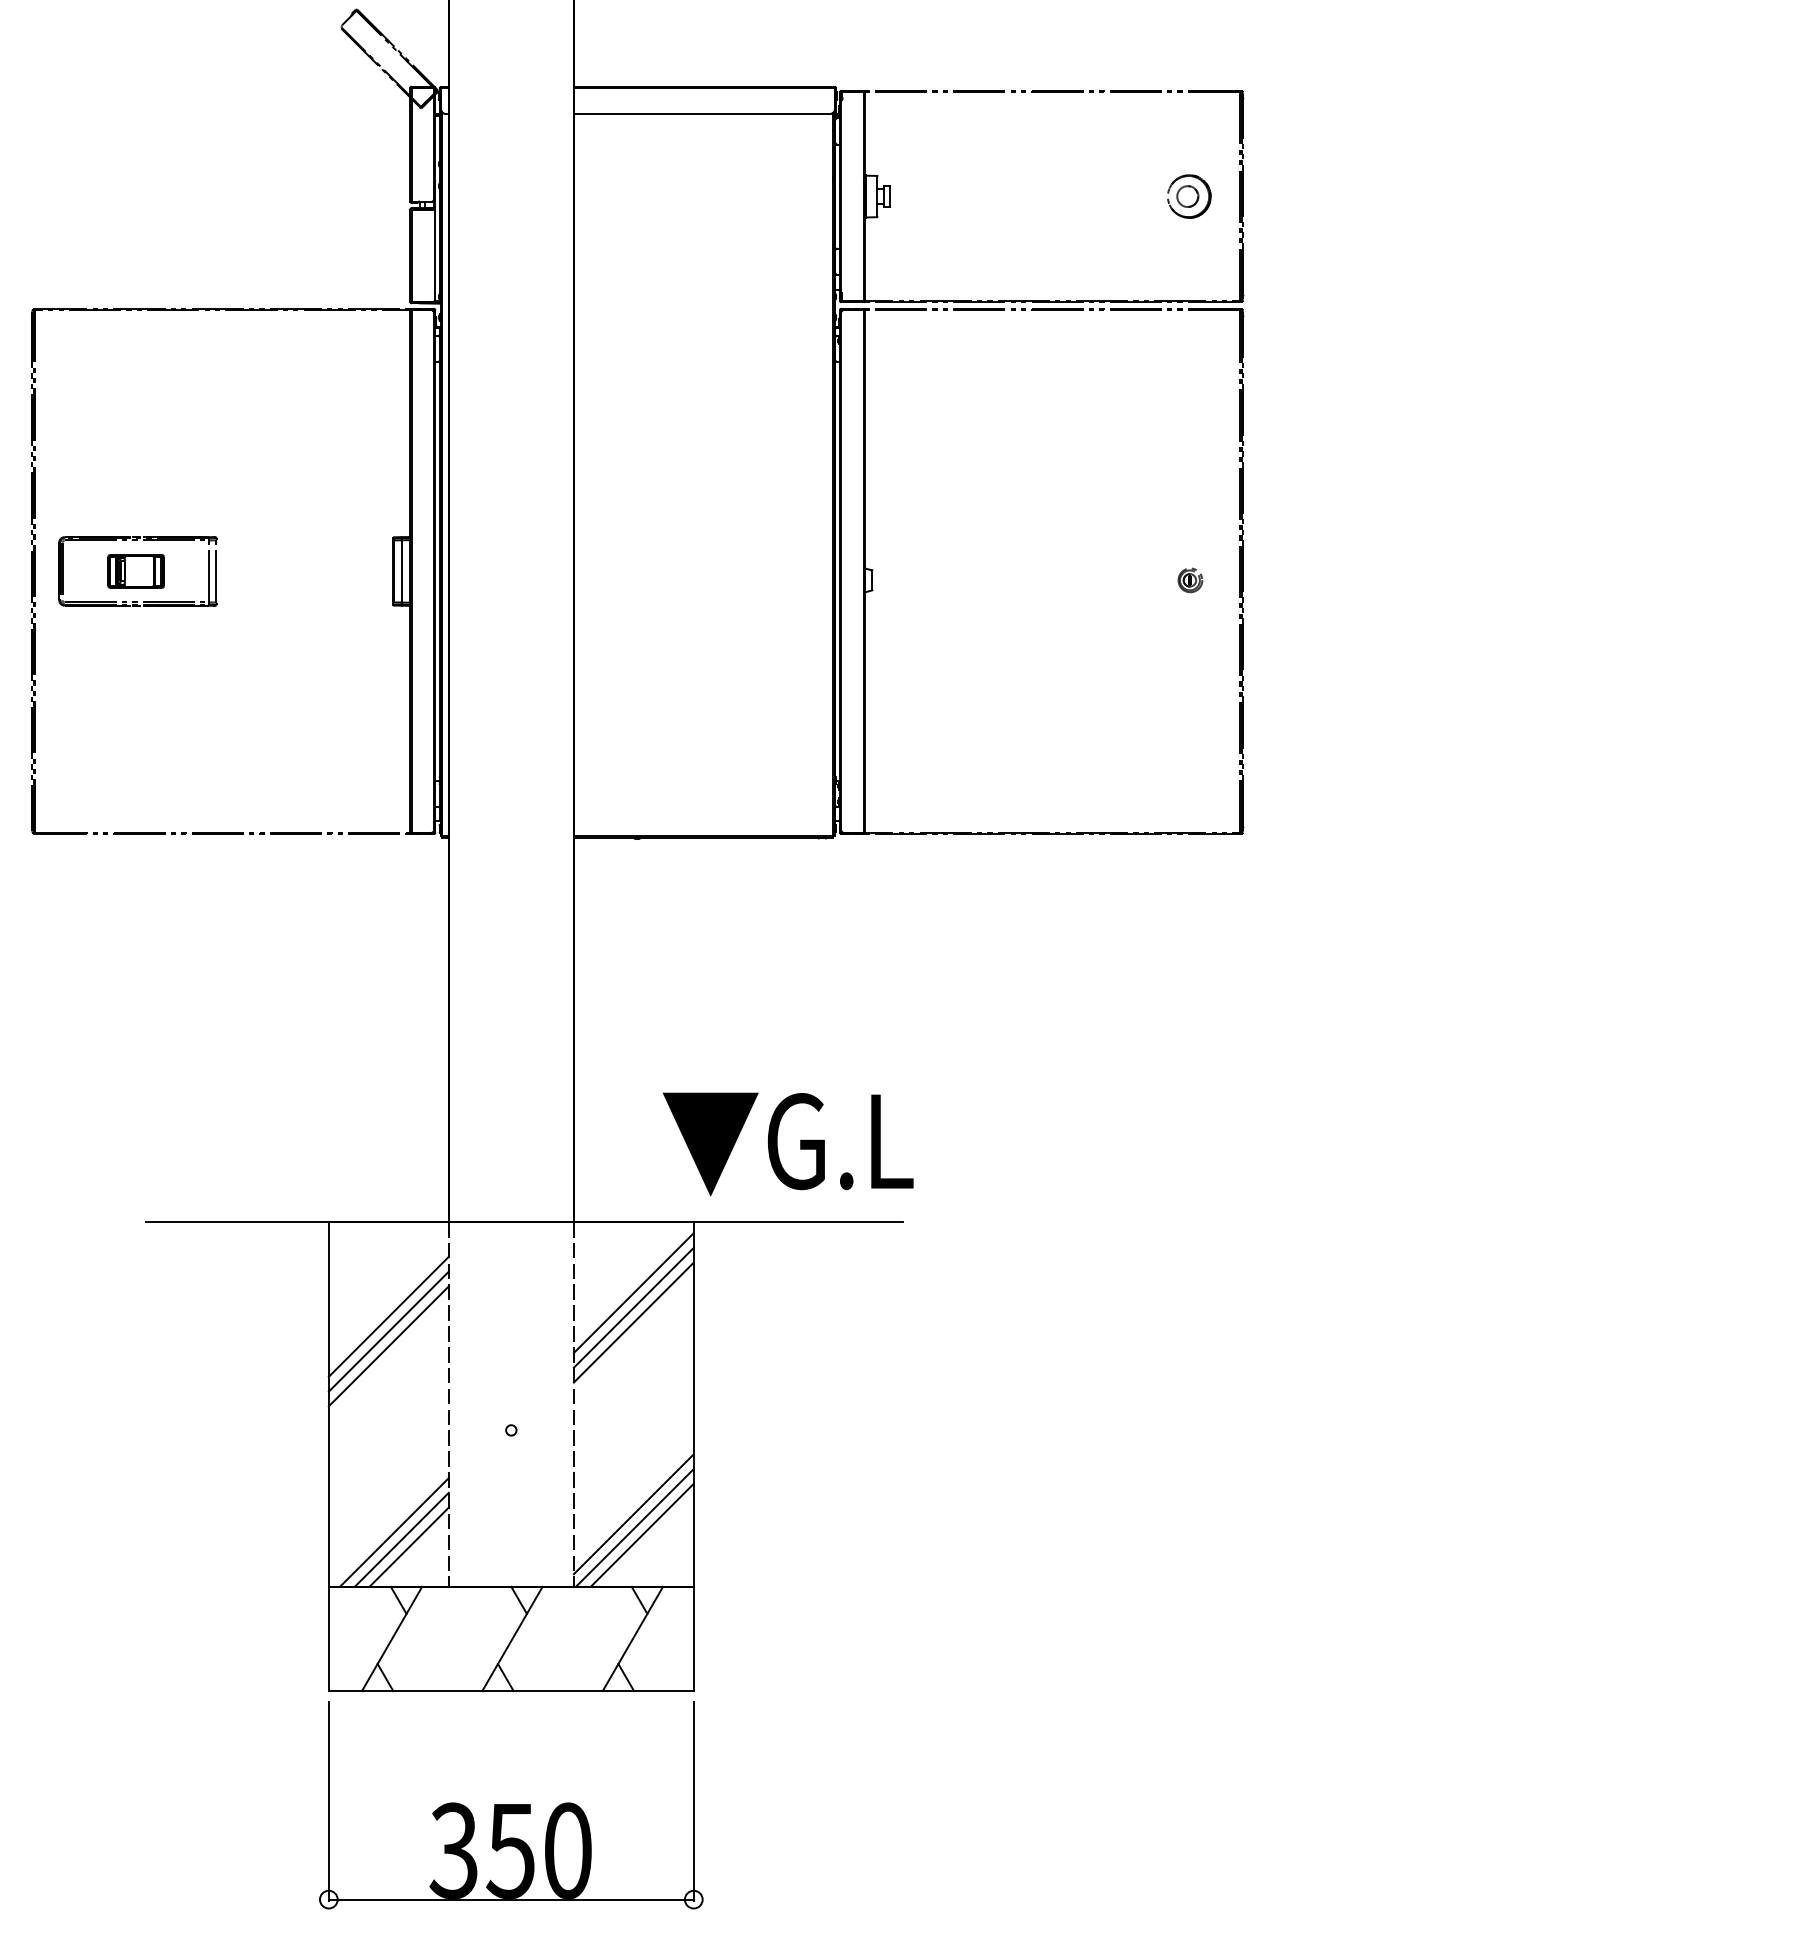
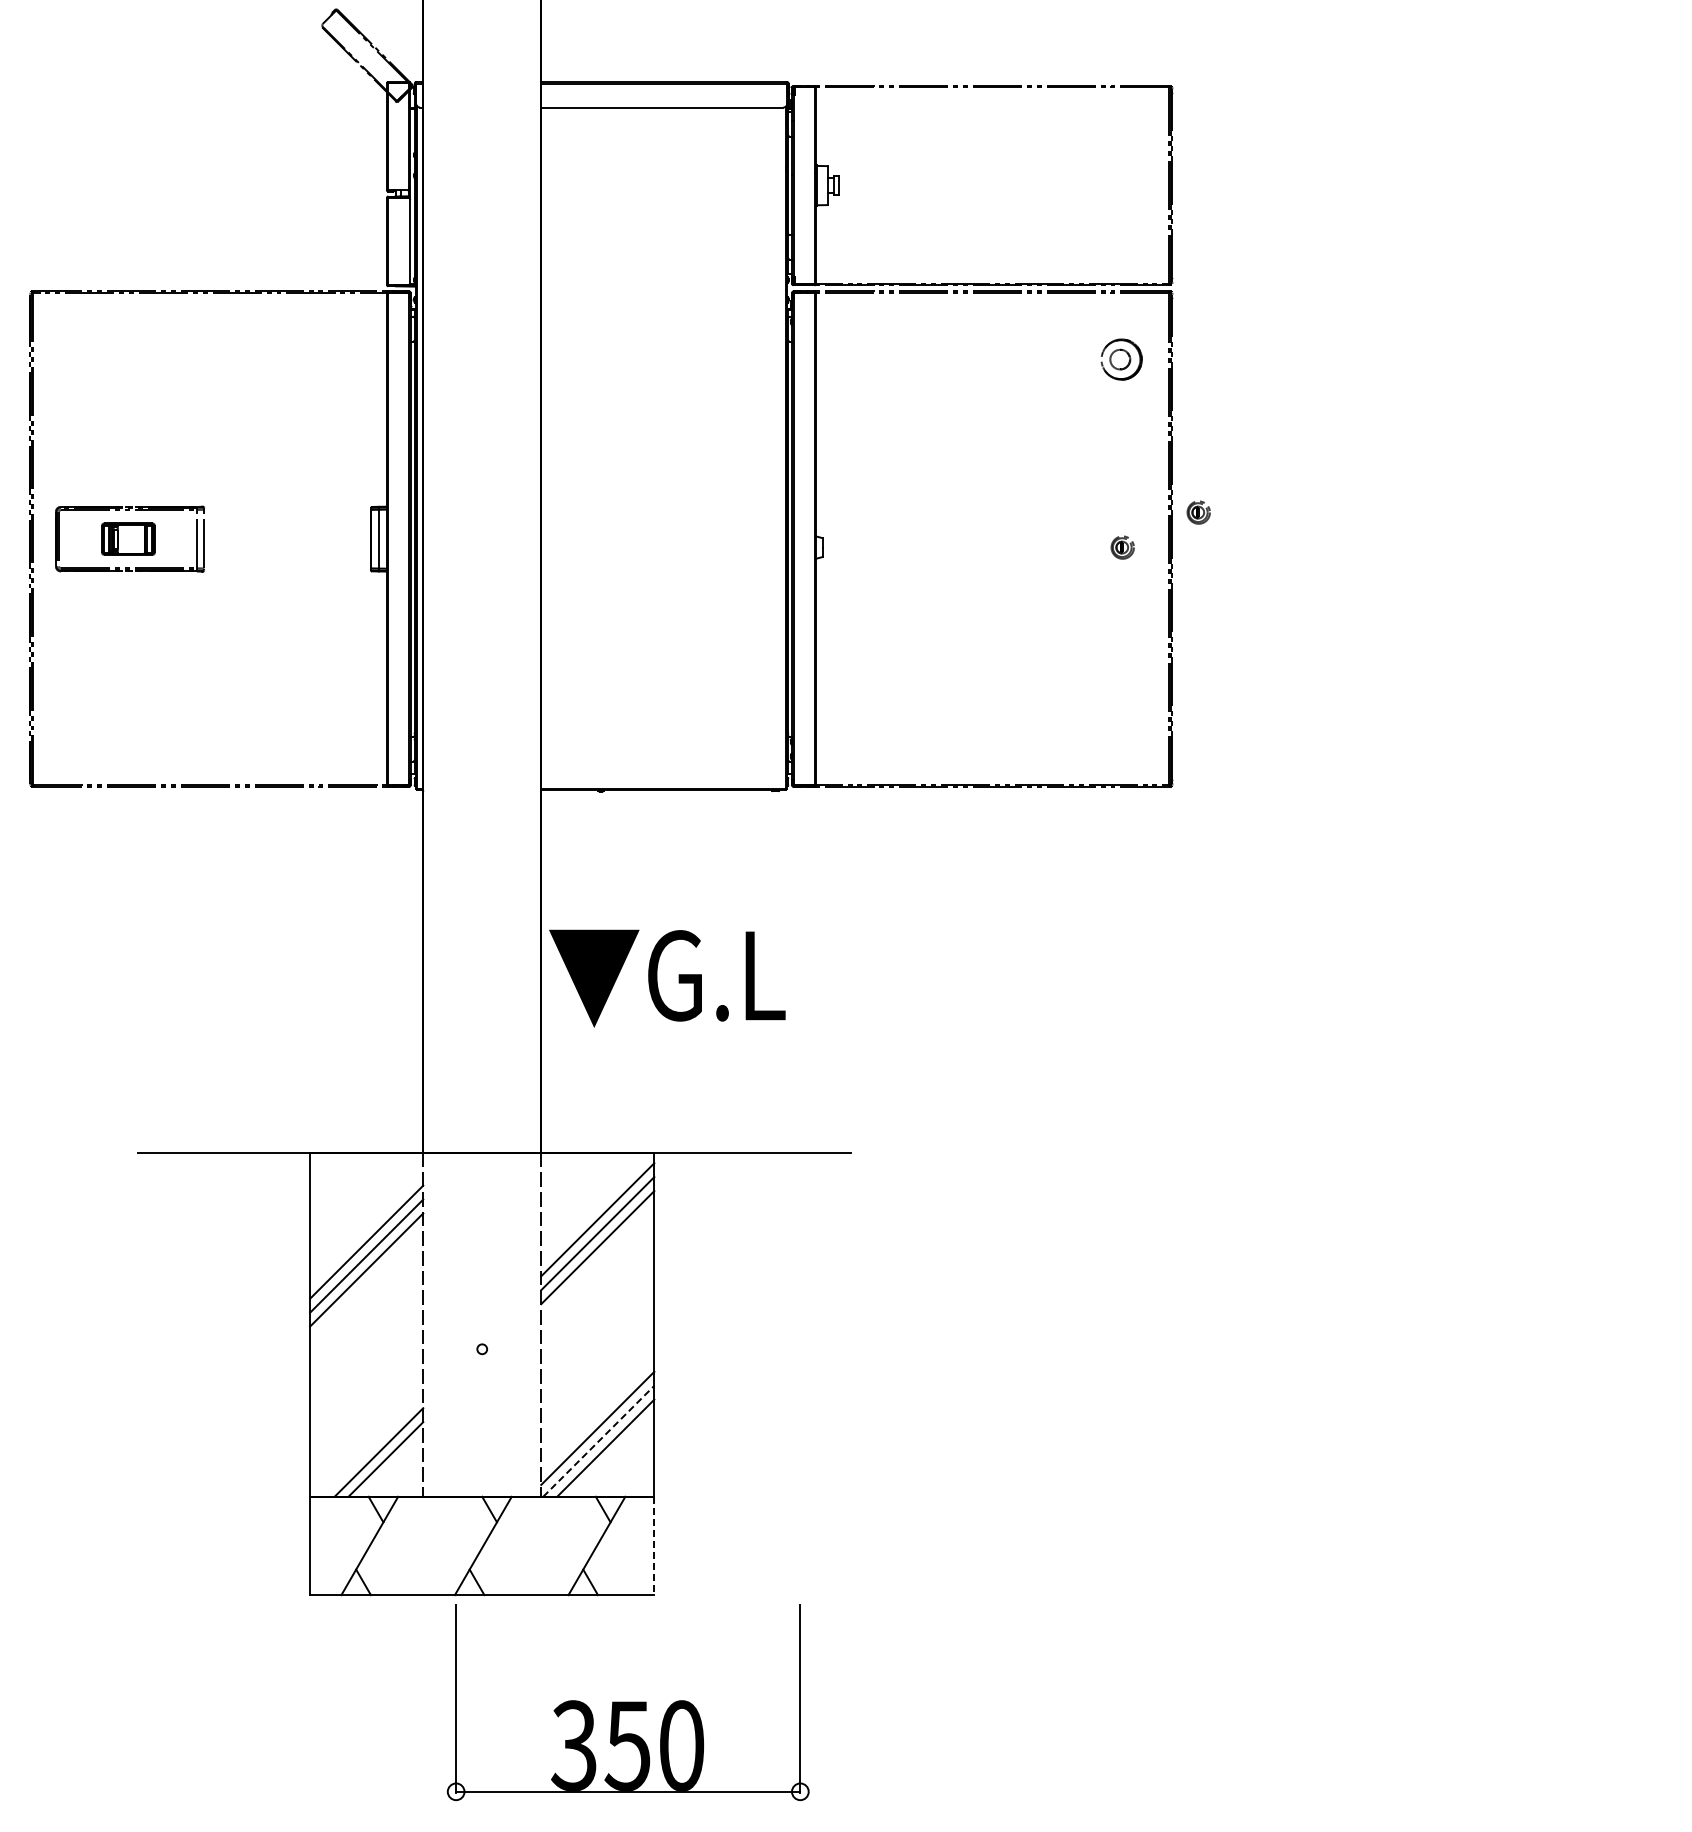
part: (1189, 196) -> (1121, 359), moved
part: (1270, 543) -> (1198, 512), added
text: (788, 1144) -> (667, 978), moved
line: (634, 1528) -> (598, 1441), solid -> dashed
line: (393, 1532) -> (371, 1445), removed
line: (693, 1639) -> (654, 1546), solid -> dashed
part: (510, 1804) -> (627, 1702), moved

